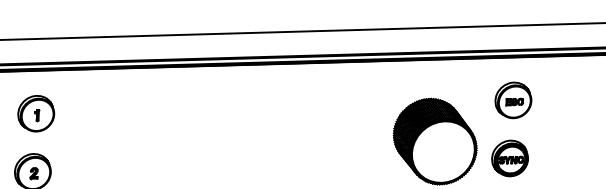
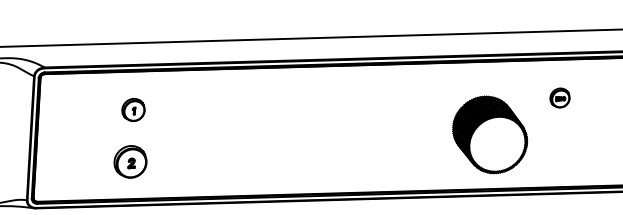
part: (512, 99) -> (559, 97), size x0.6
part: (36, 113) -> (133, 109), size x0.7
part: (509, 157) -> (556, 149), removed

